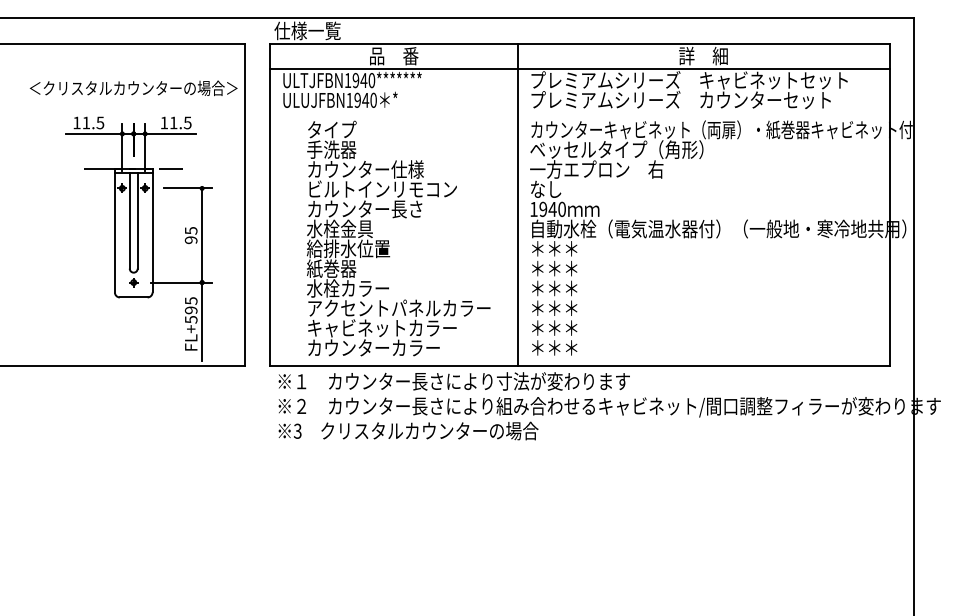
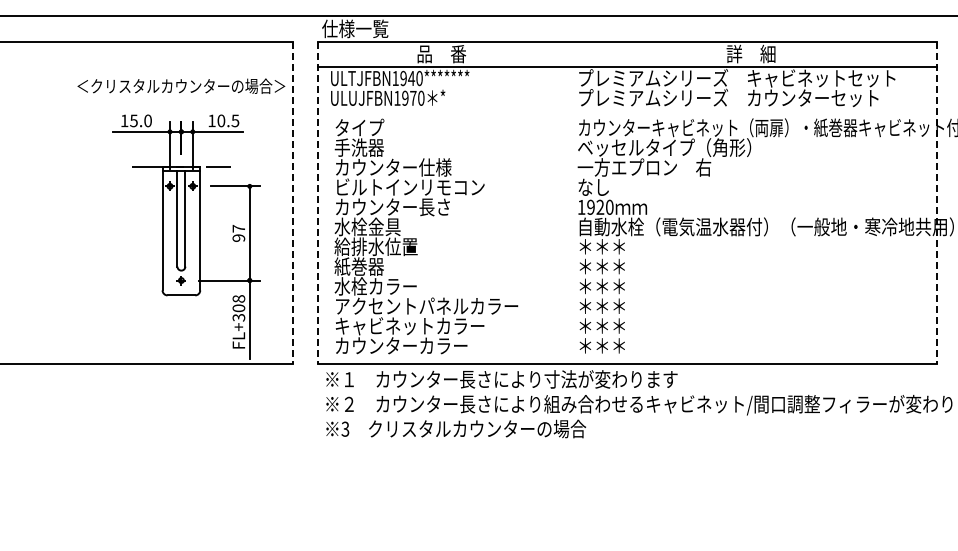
text: (365, 100) -> (413, 98), ULUJFBN1940 -> ULUJFBN1970
text: (93, 122) -> (141, 120), 11.5 -> 15.0
text: (173, 122) -> (221, 120), 11.5 -> 10.5
line: (517, 204) -> (565, 202), removed
line: (245, 205) -> (293, 203), solid -> dashed
line: (270, 205) -> (318, 203), solid -> dashed
line: (889, 205) -> (937, 203), solid -> dashed
text: (552, 208) -> (600, 206), 1940 -> 1920
text: (191, 230) -> (239, 228), 95 -> 97
text: (398, 238) -> (426, 236), moved
text: (190, 310) -> (238, 308), FL+595 -> FL+308

